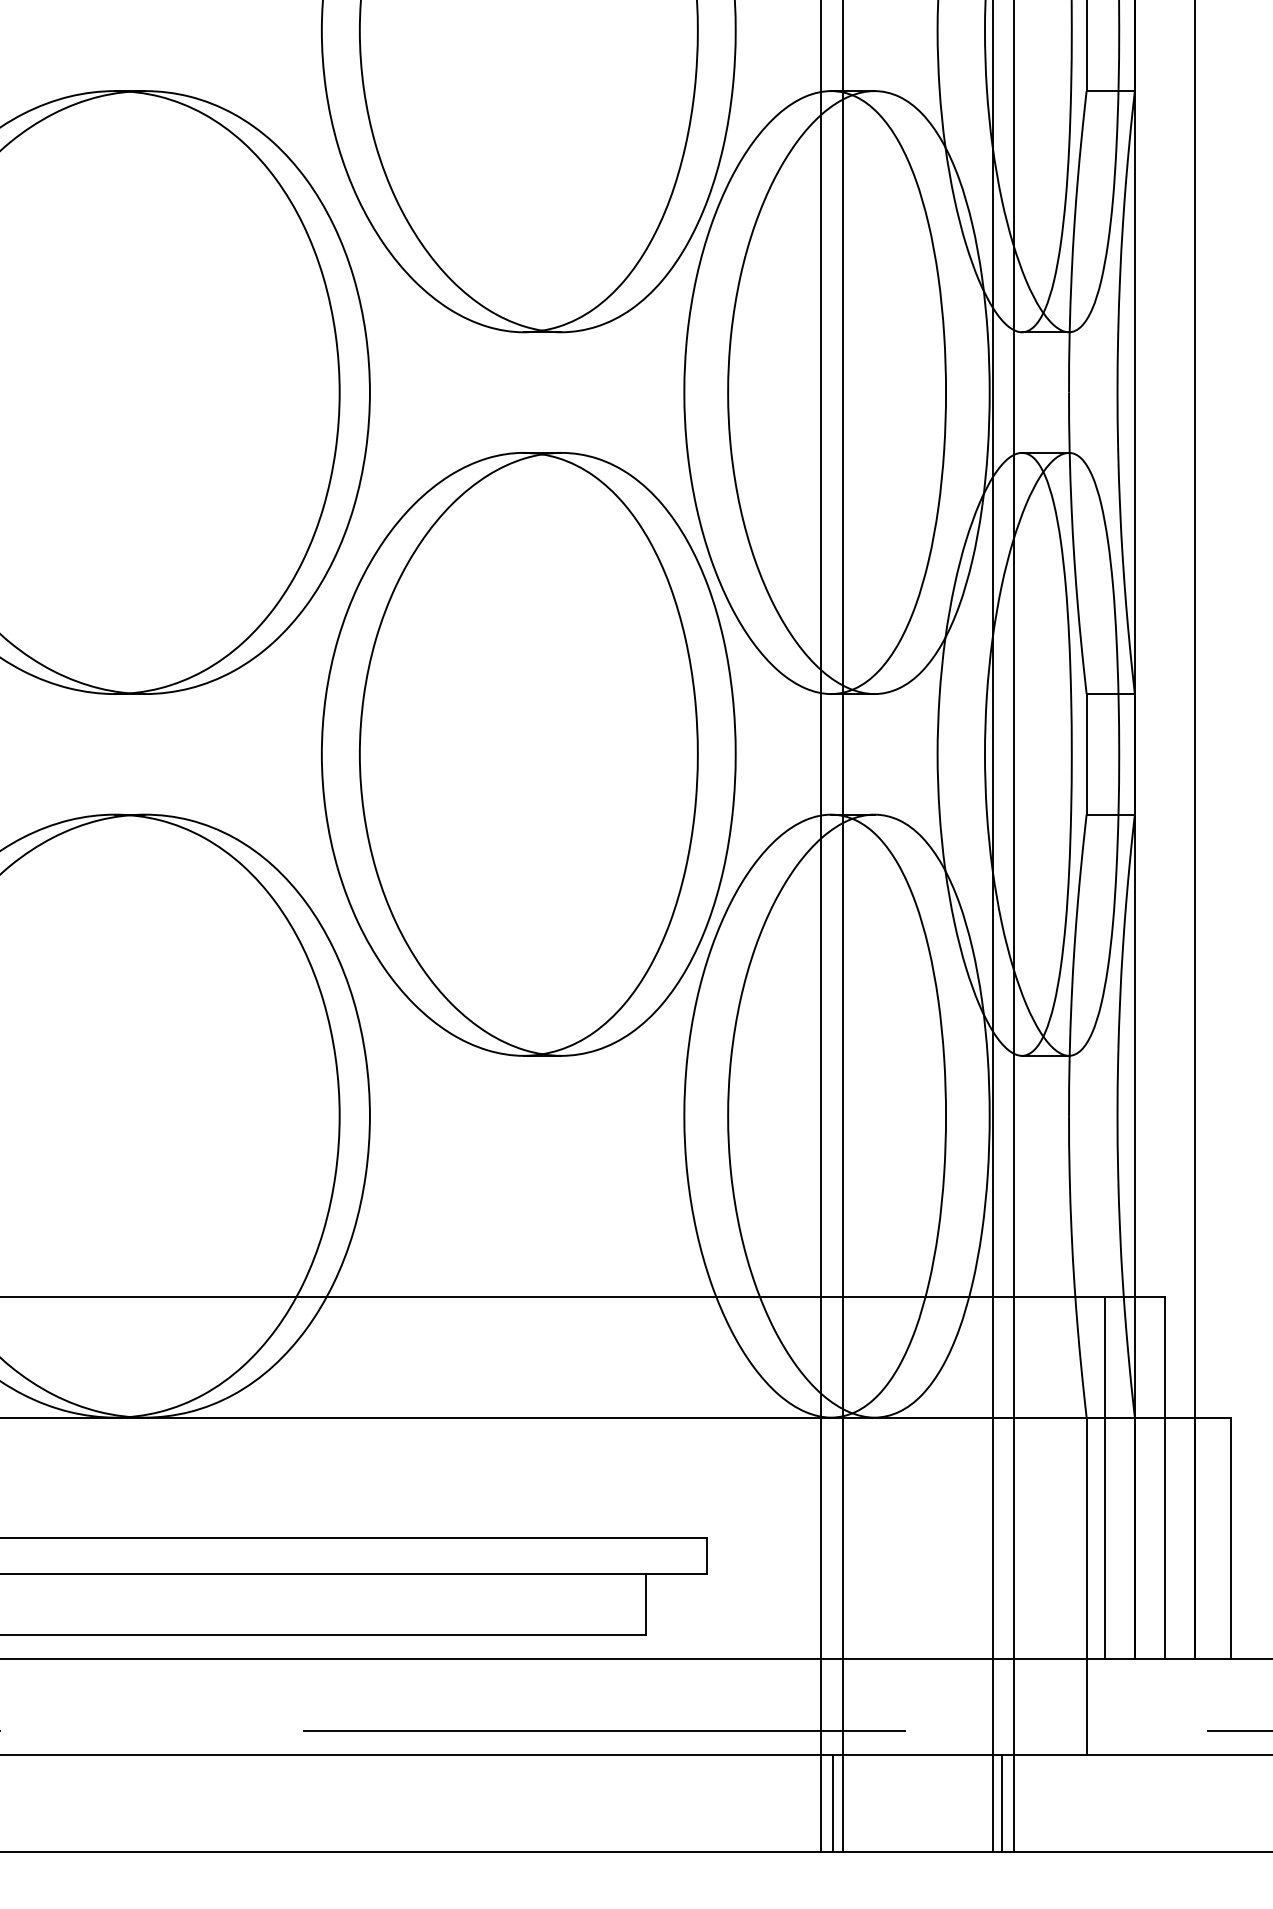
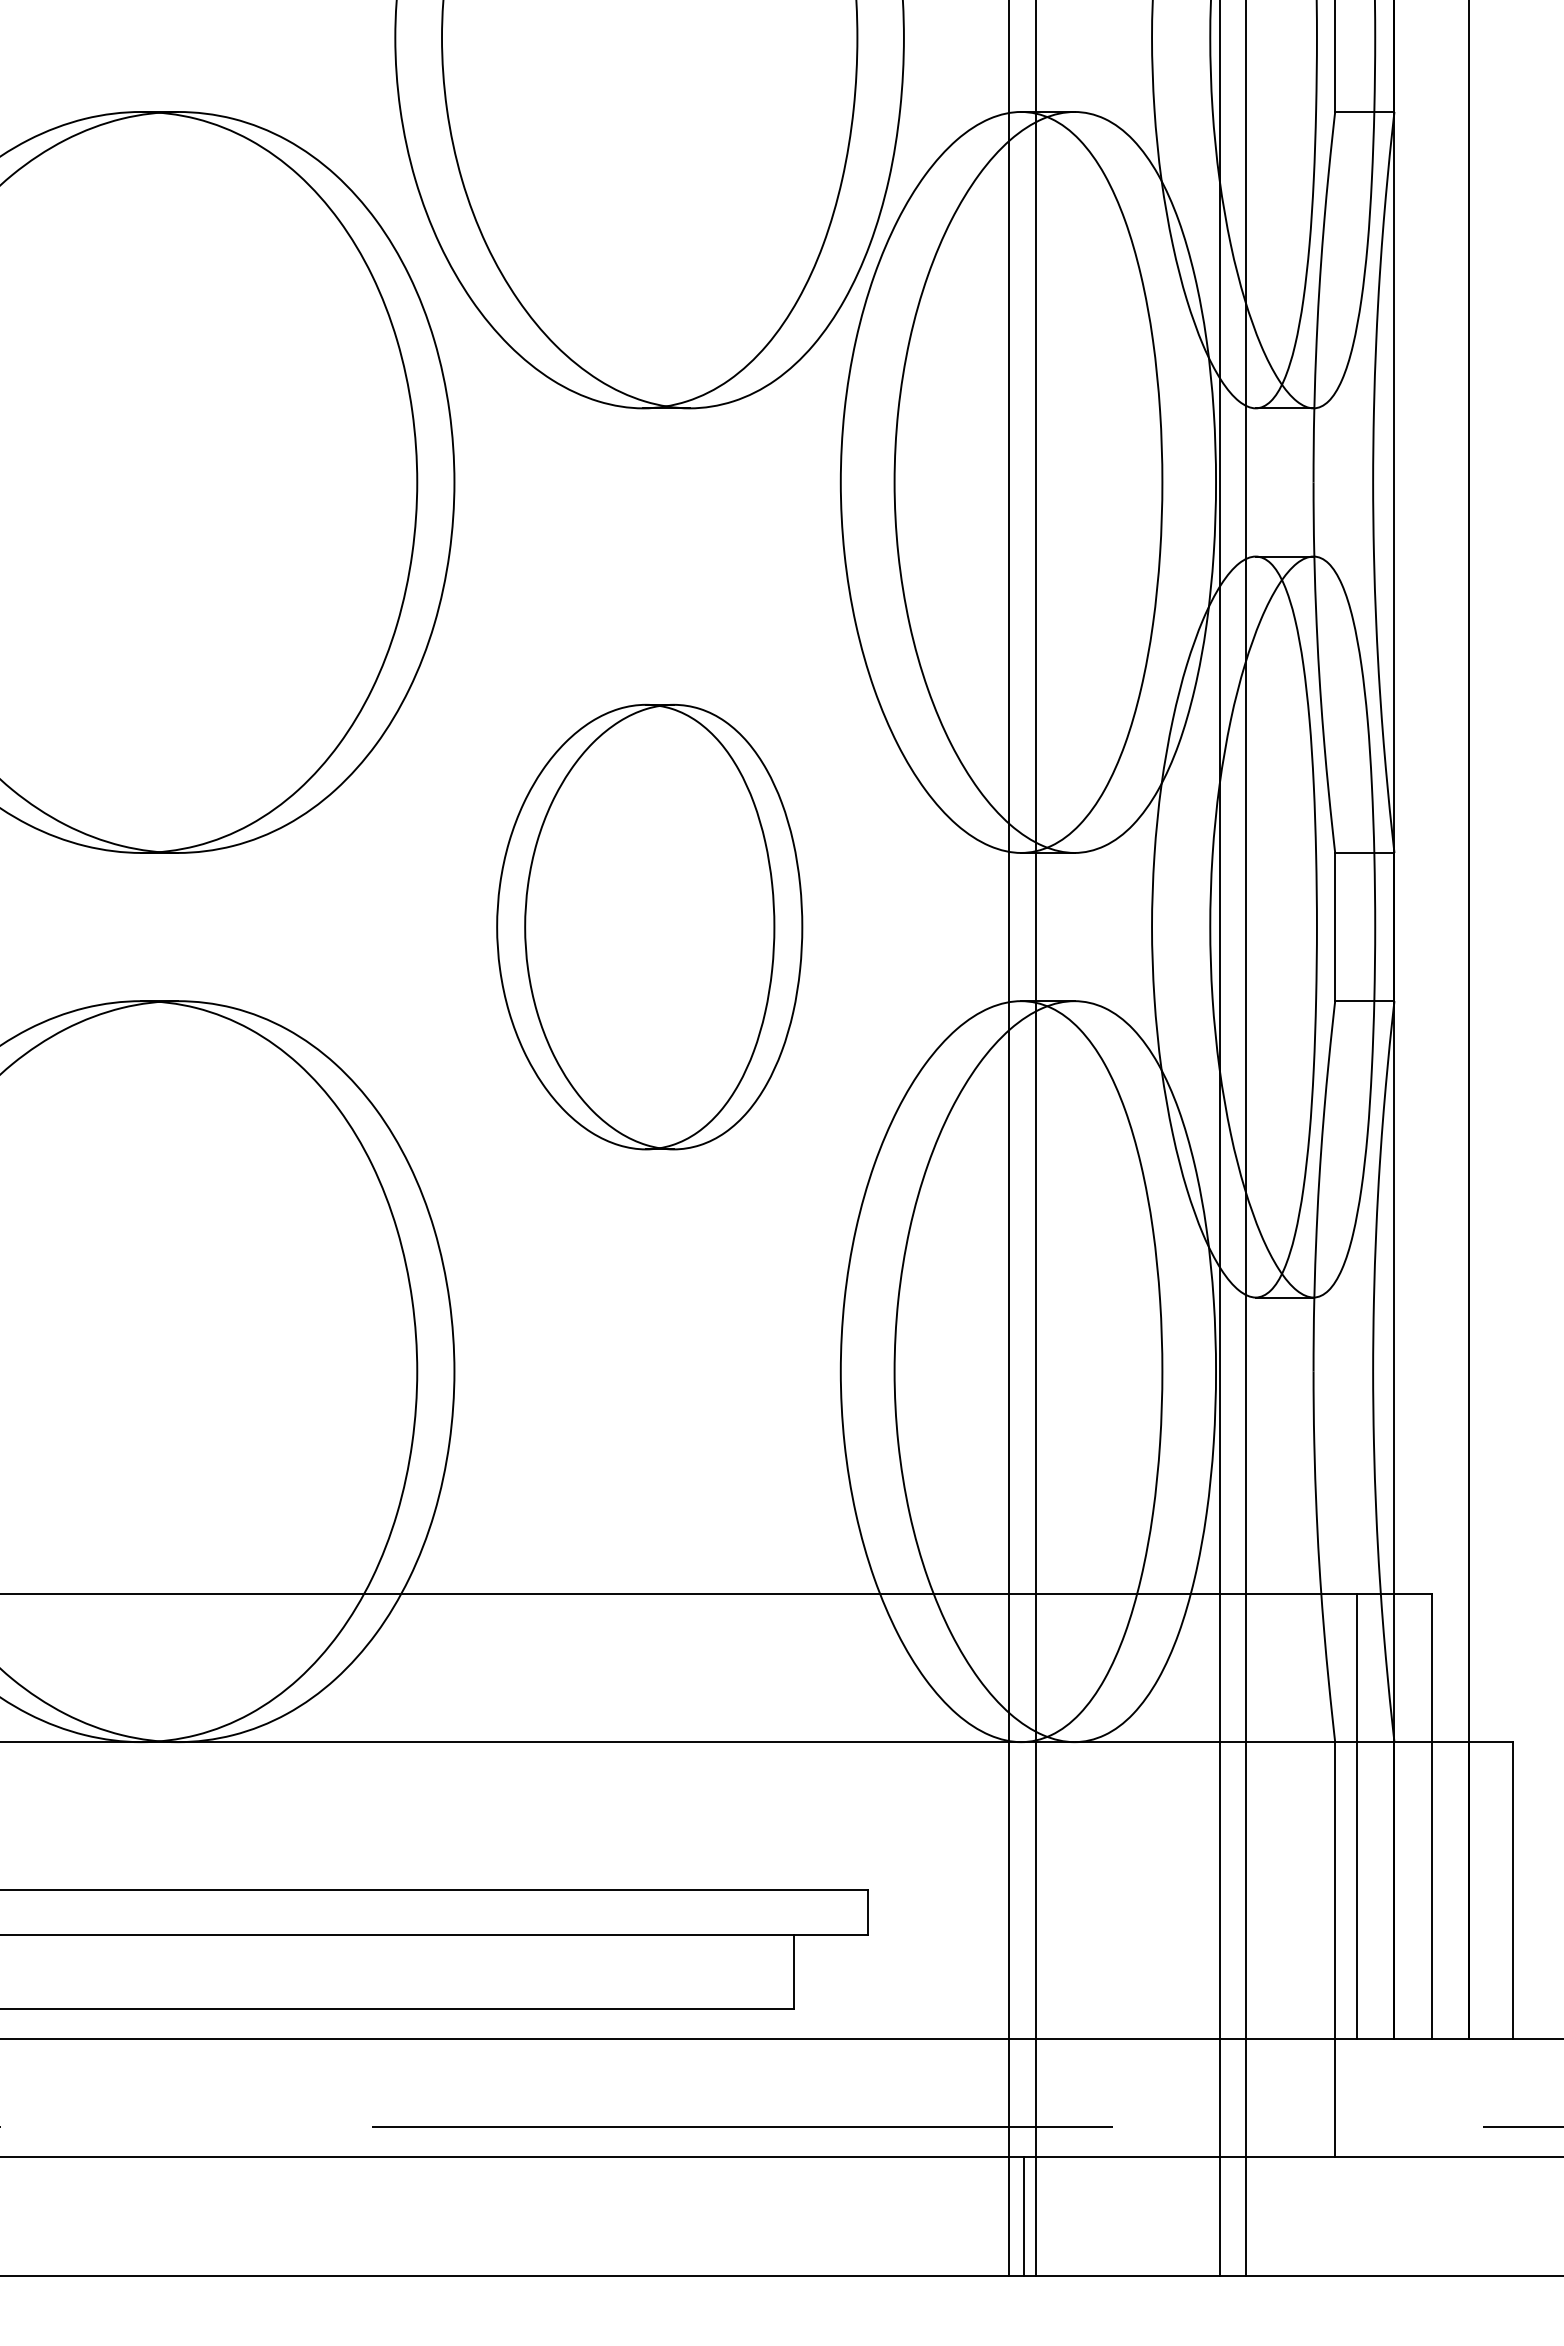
part: (528, 754) -> (649, 927), size x0.6
line: (1002, 1803) -> (1231, 2216), removed

